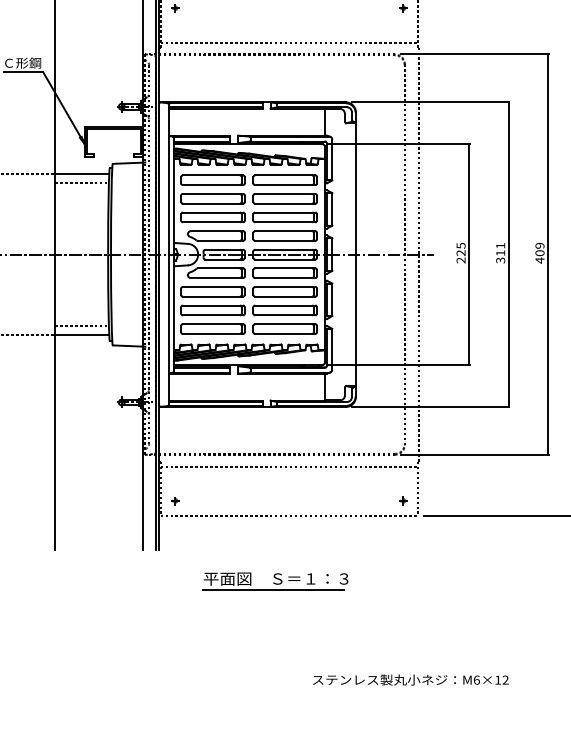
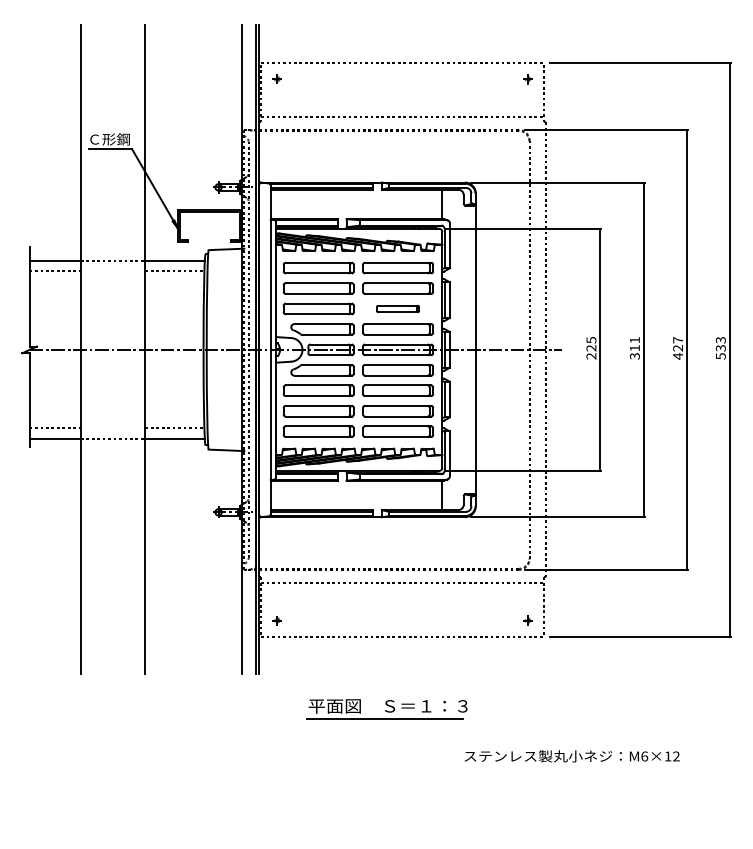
part: (284, 216) -> (397, 308), size x0.6
text: (540, 248) -> (678, 343), 409 -> 427
text: (410, 680) -> (571, 756), moved

